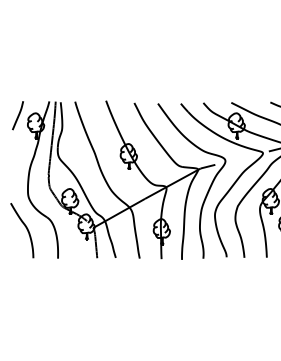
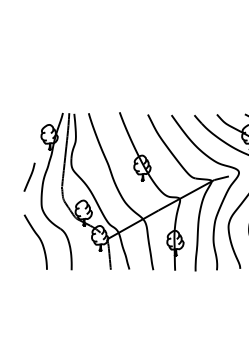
line: (17, 115) -> (29, 177), moved

